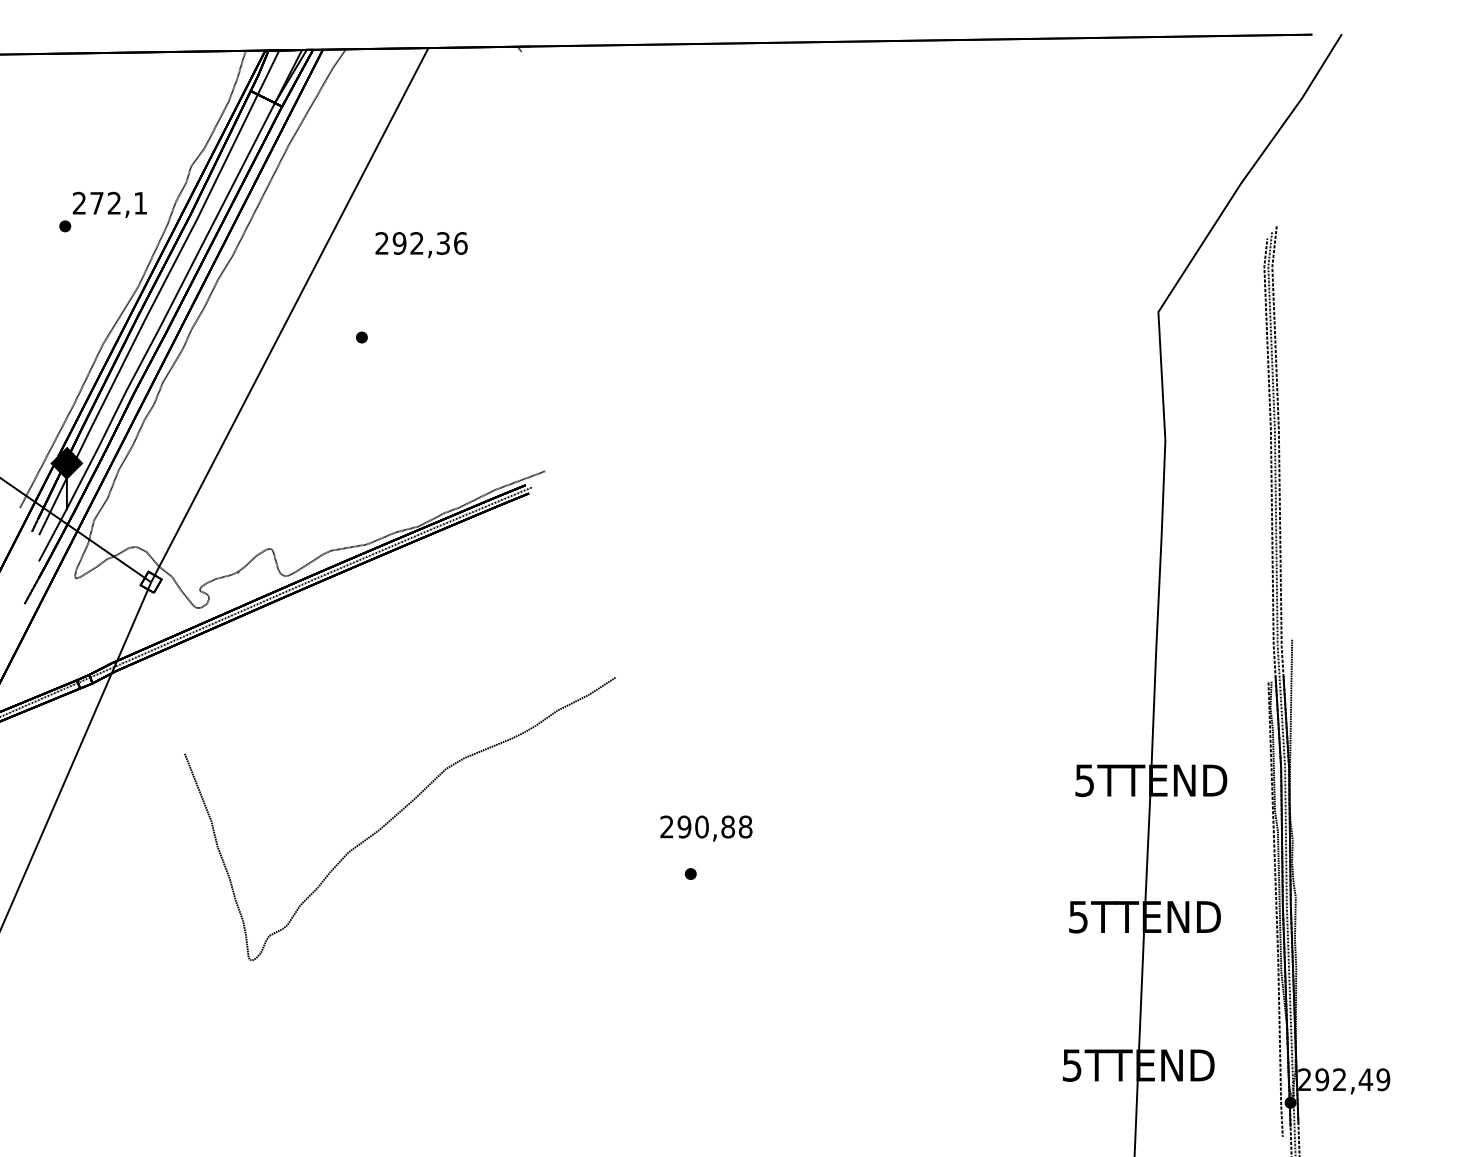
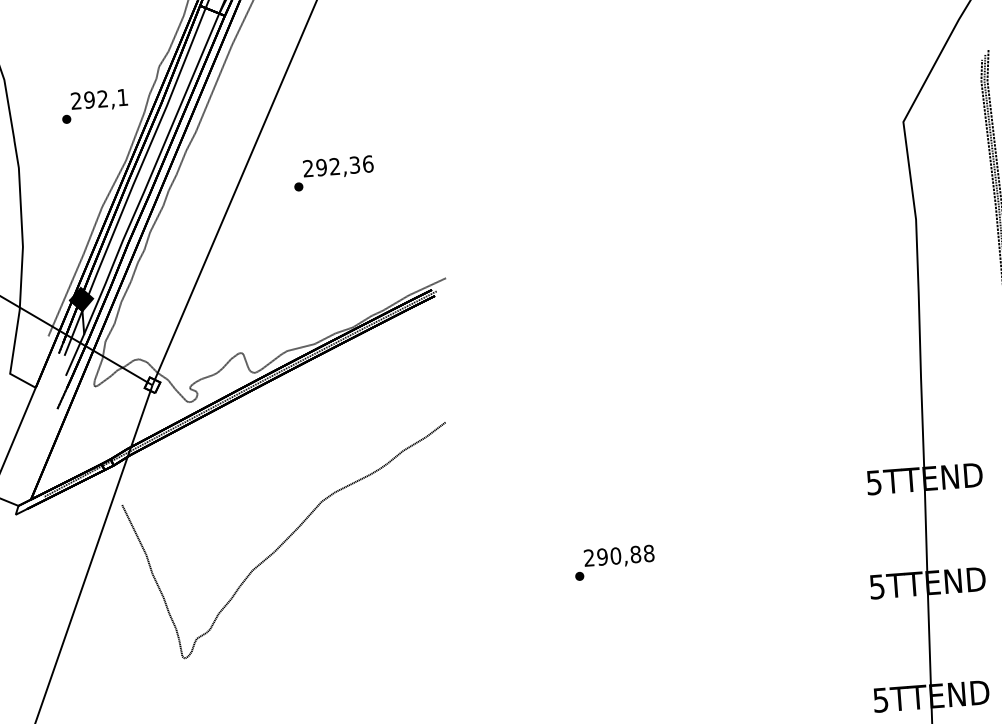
text: (96, 202) -> (89, 99), 272,1 -> 292,1
text: (421, 245) -> (338, 167), moved
curve: (397, 815) -> (287, 539), moved
text: (706, 828) -> (619, 556), moved

